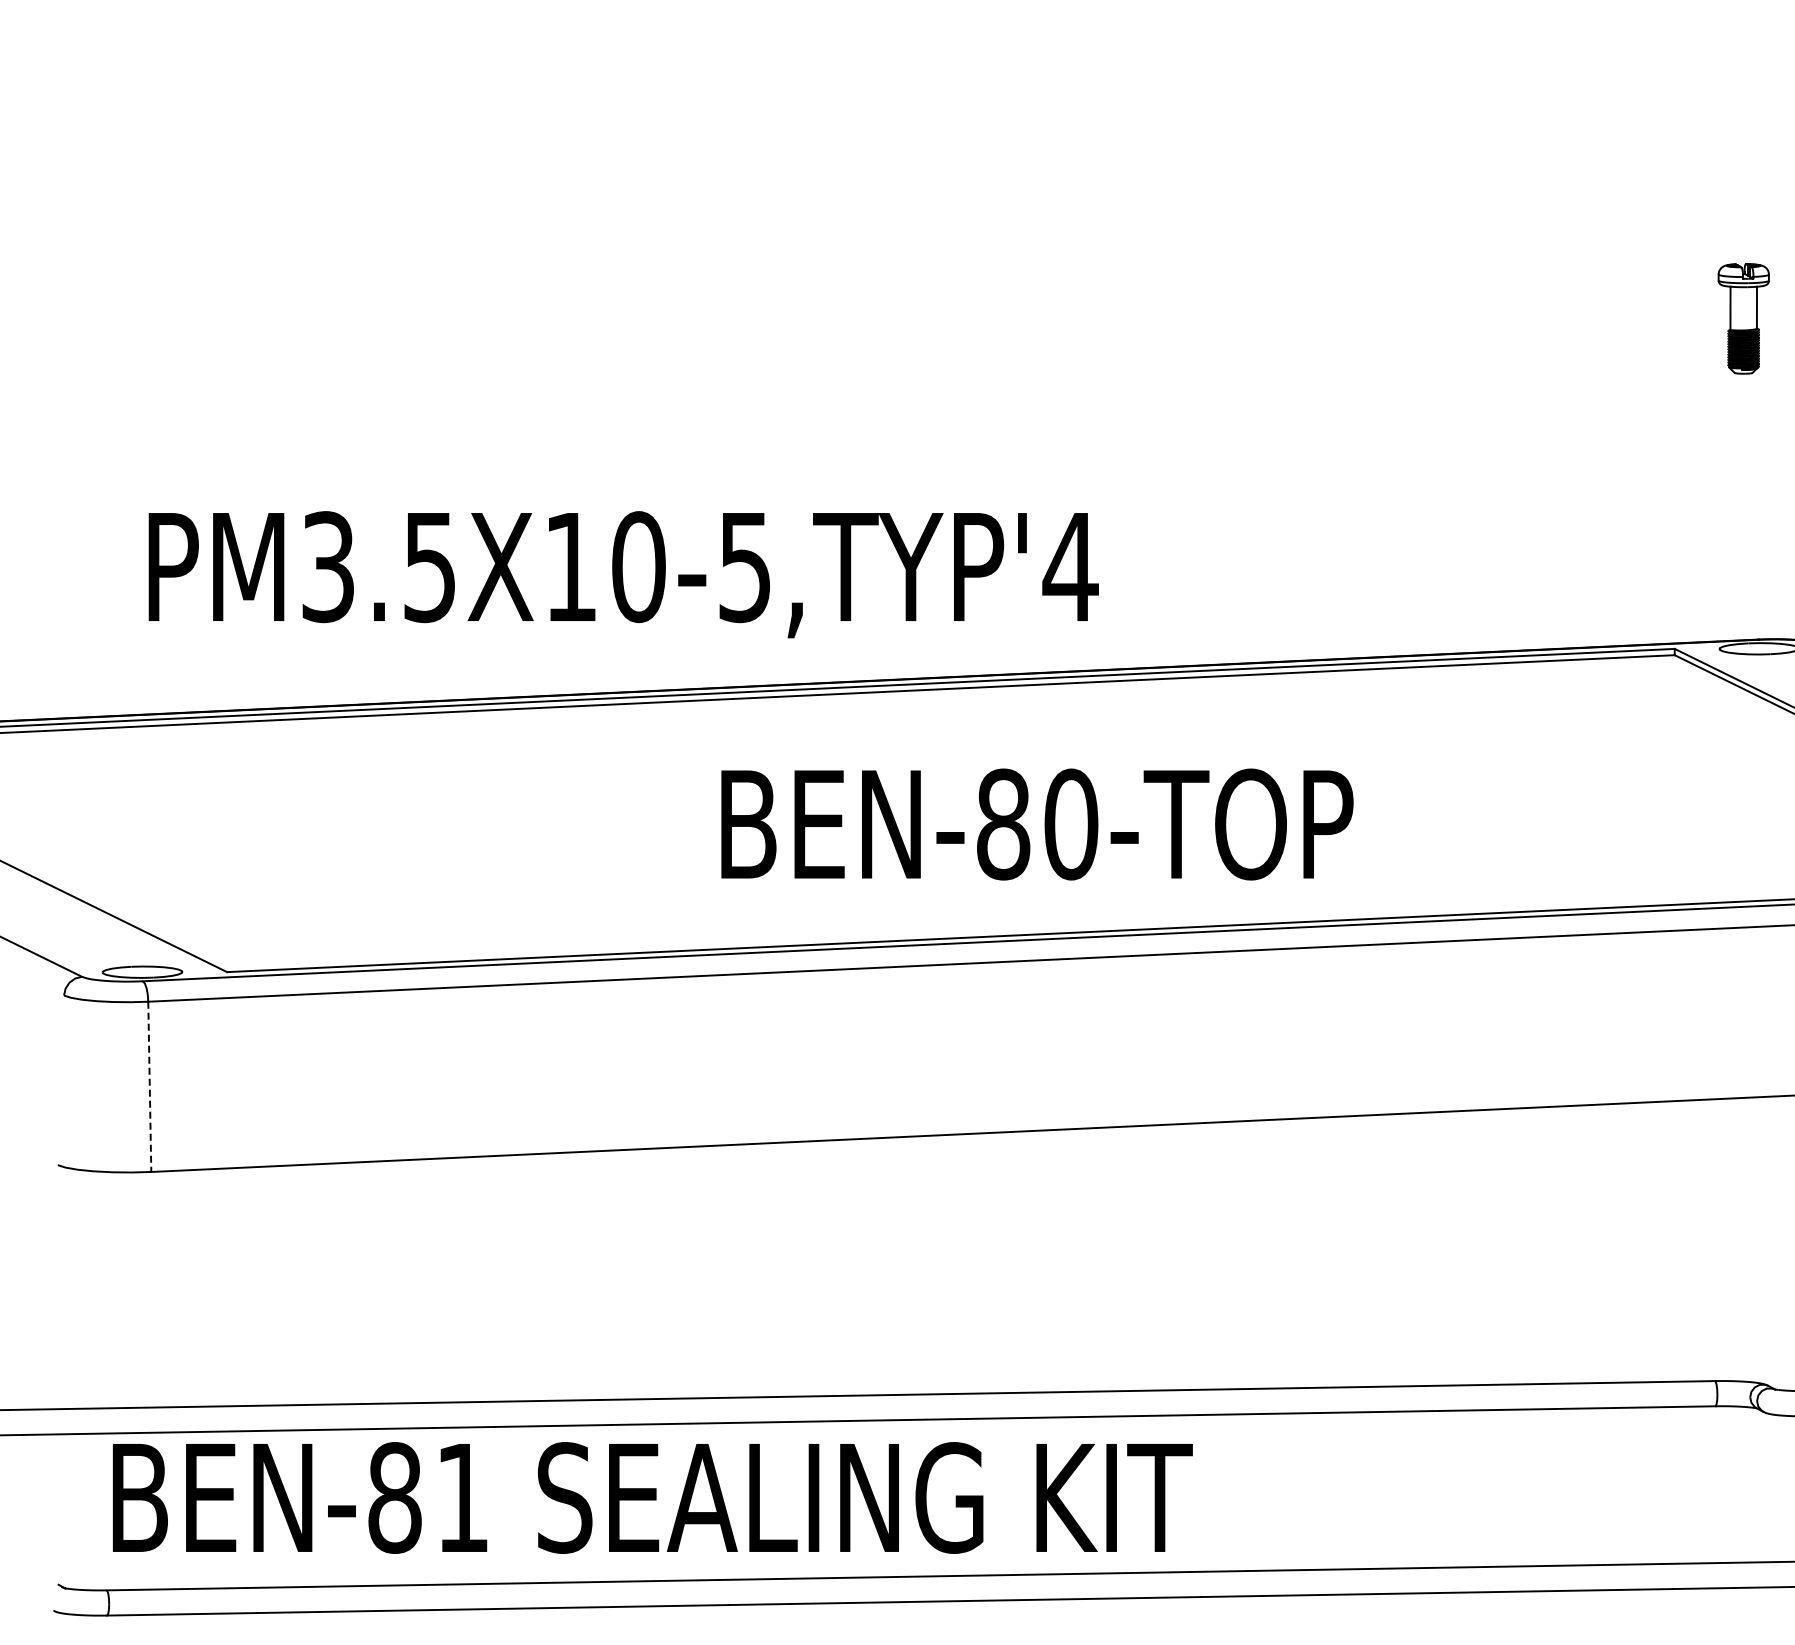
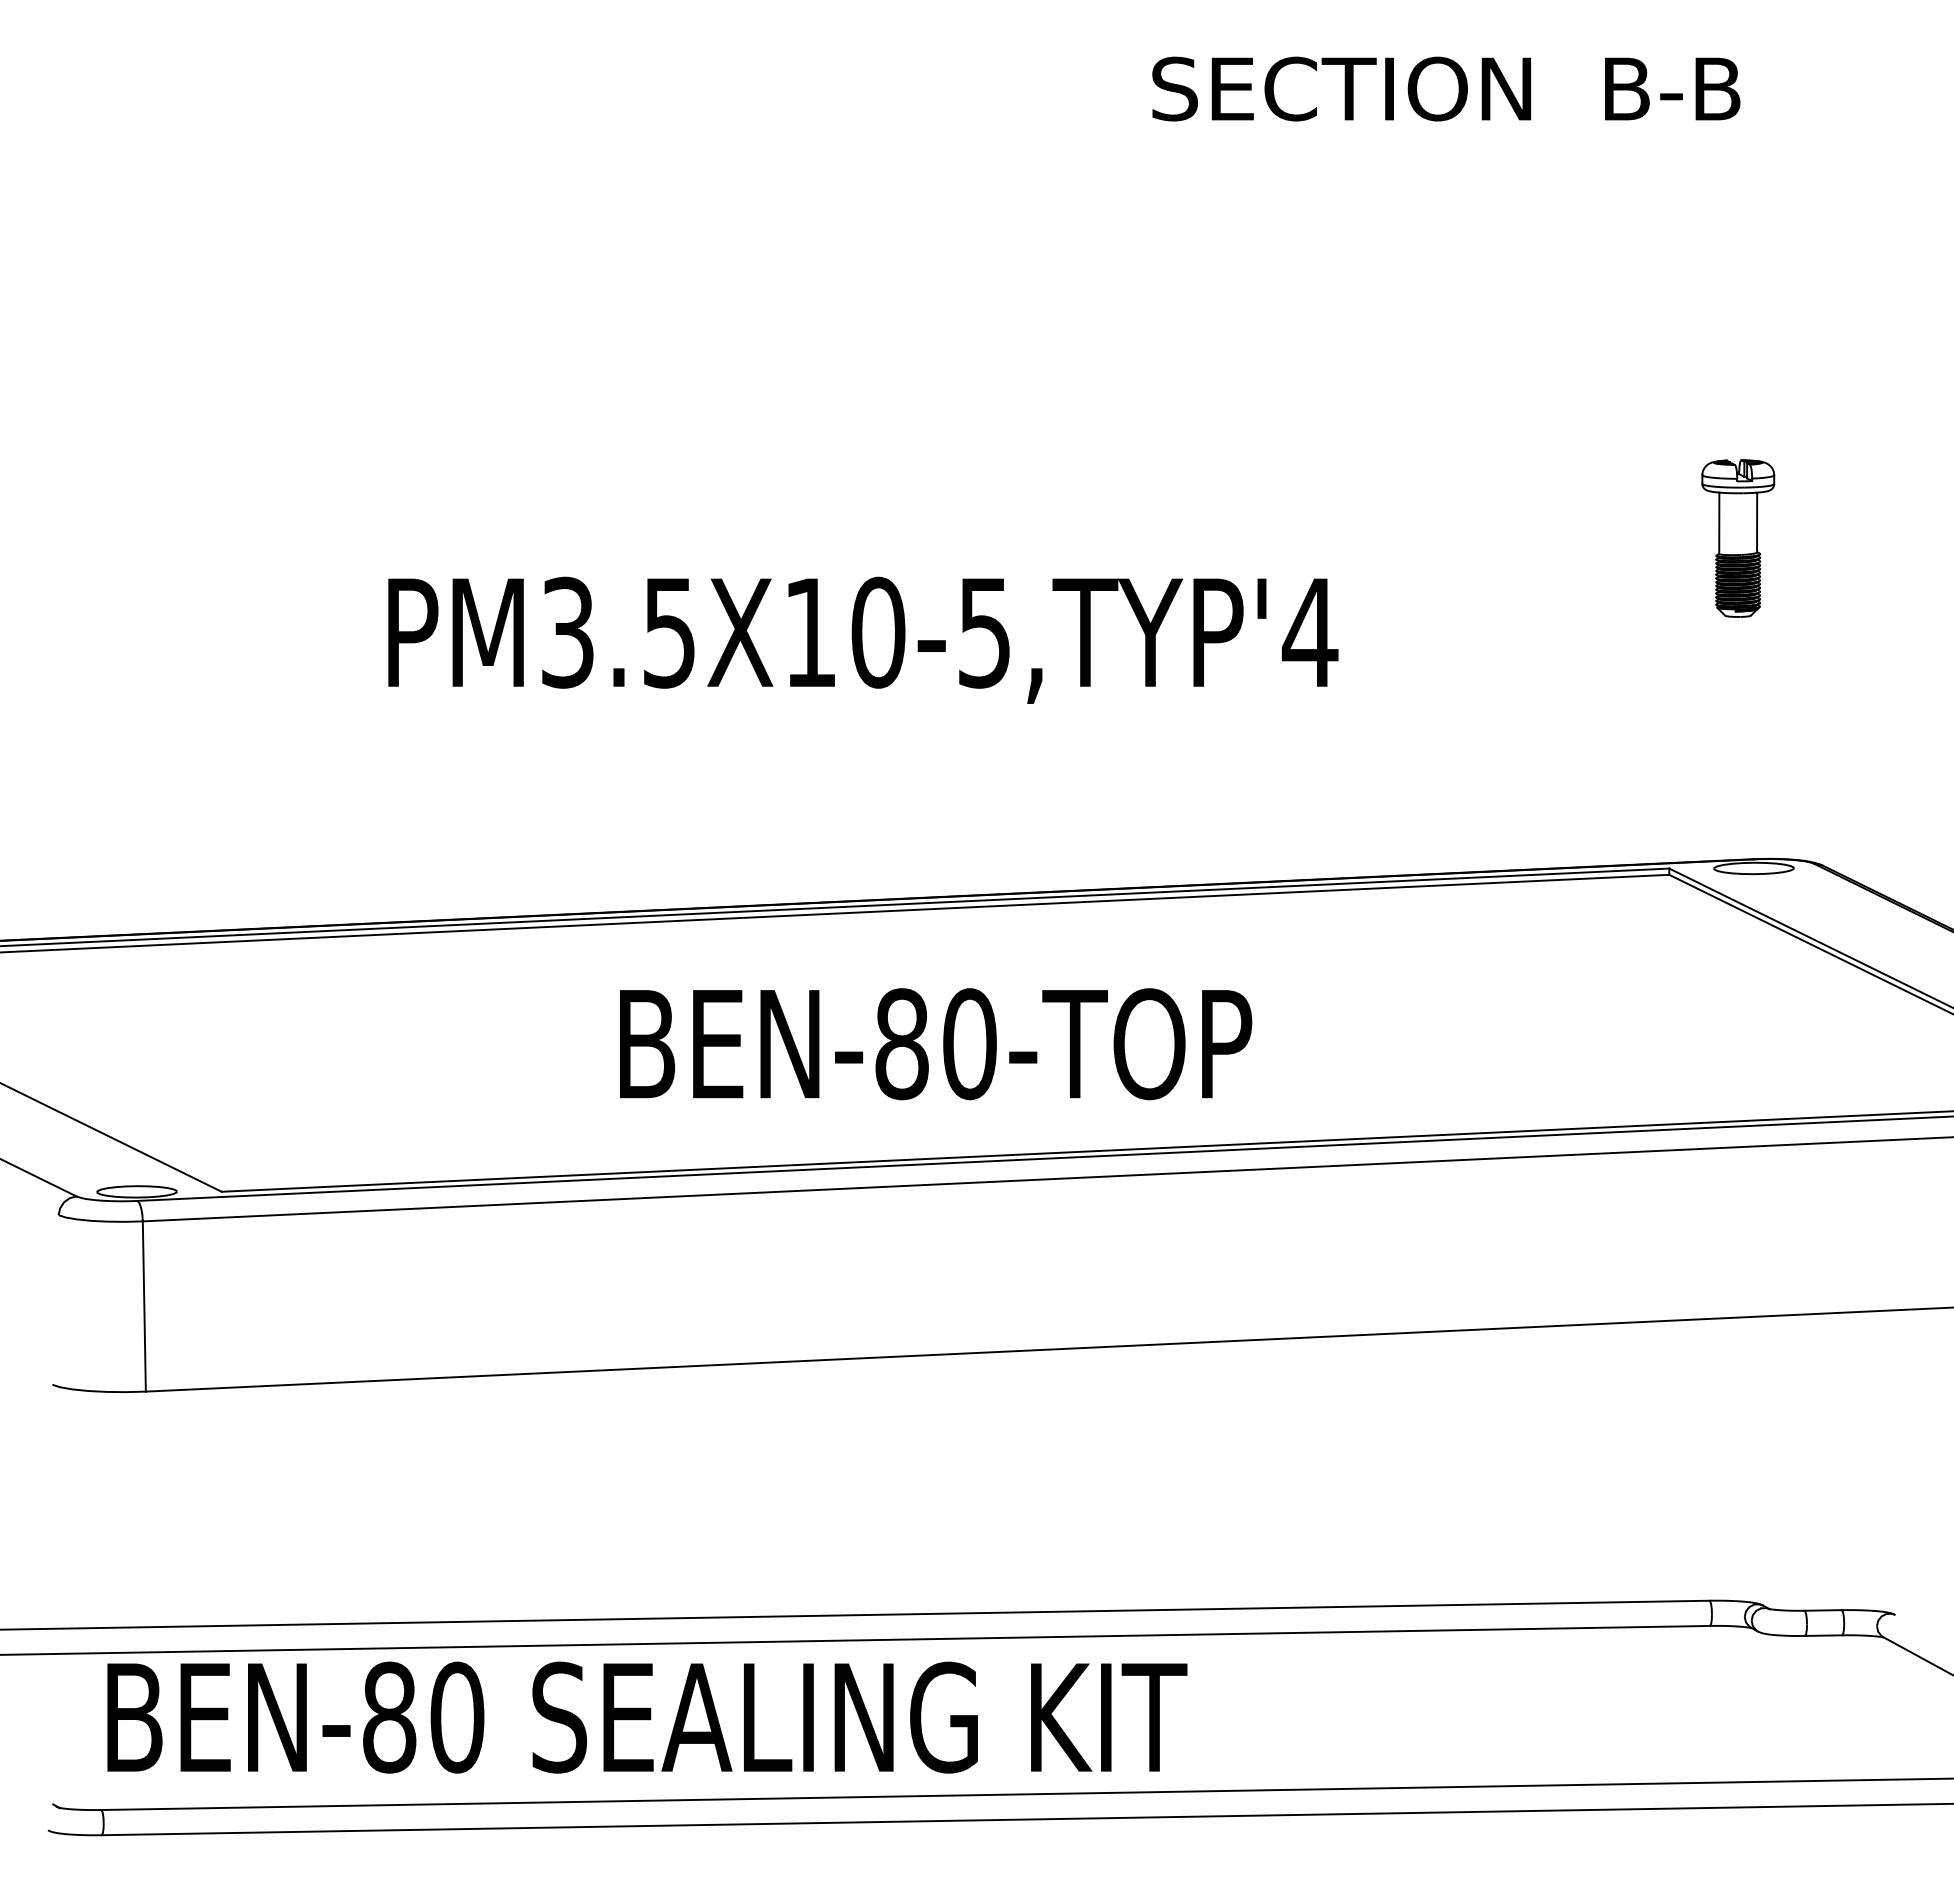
part: (1743, 318) -> (1738, 538), size x1.43
text: (623, 573) -> (863, 639), moved
text: (1037, 824) -> (936, 1044), moved
line: (149, 1087) -> (144, 1307), dashed -> solid
text: (462, 1497) -> (457, 1717), BEN-81 -> BEN-80

